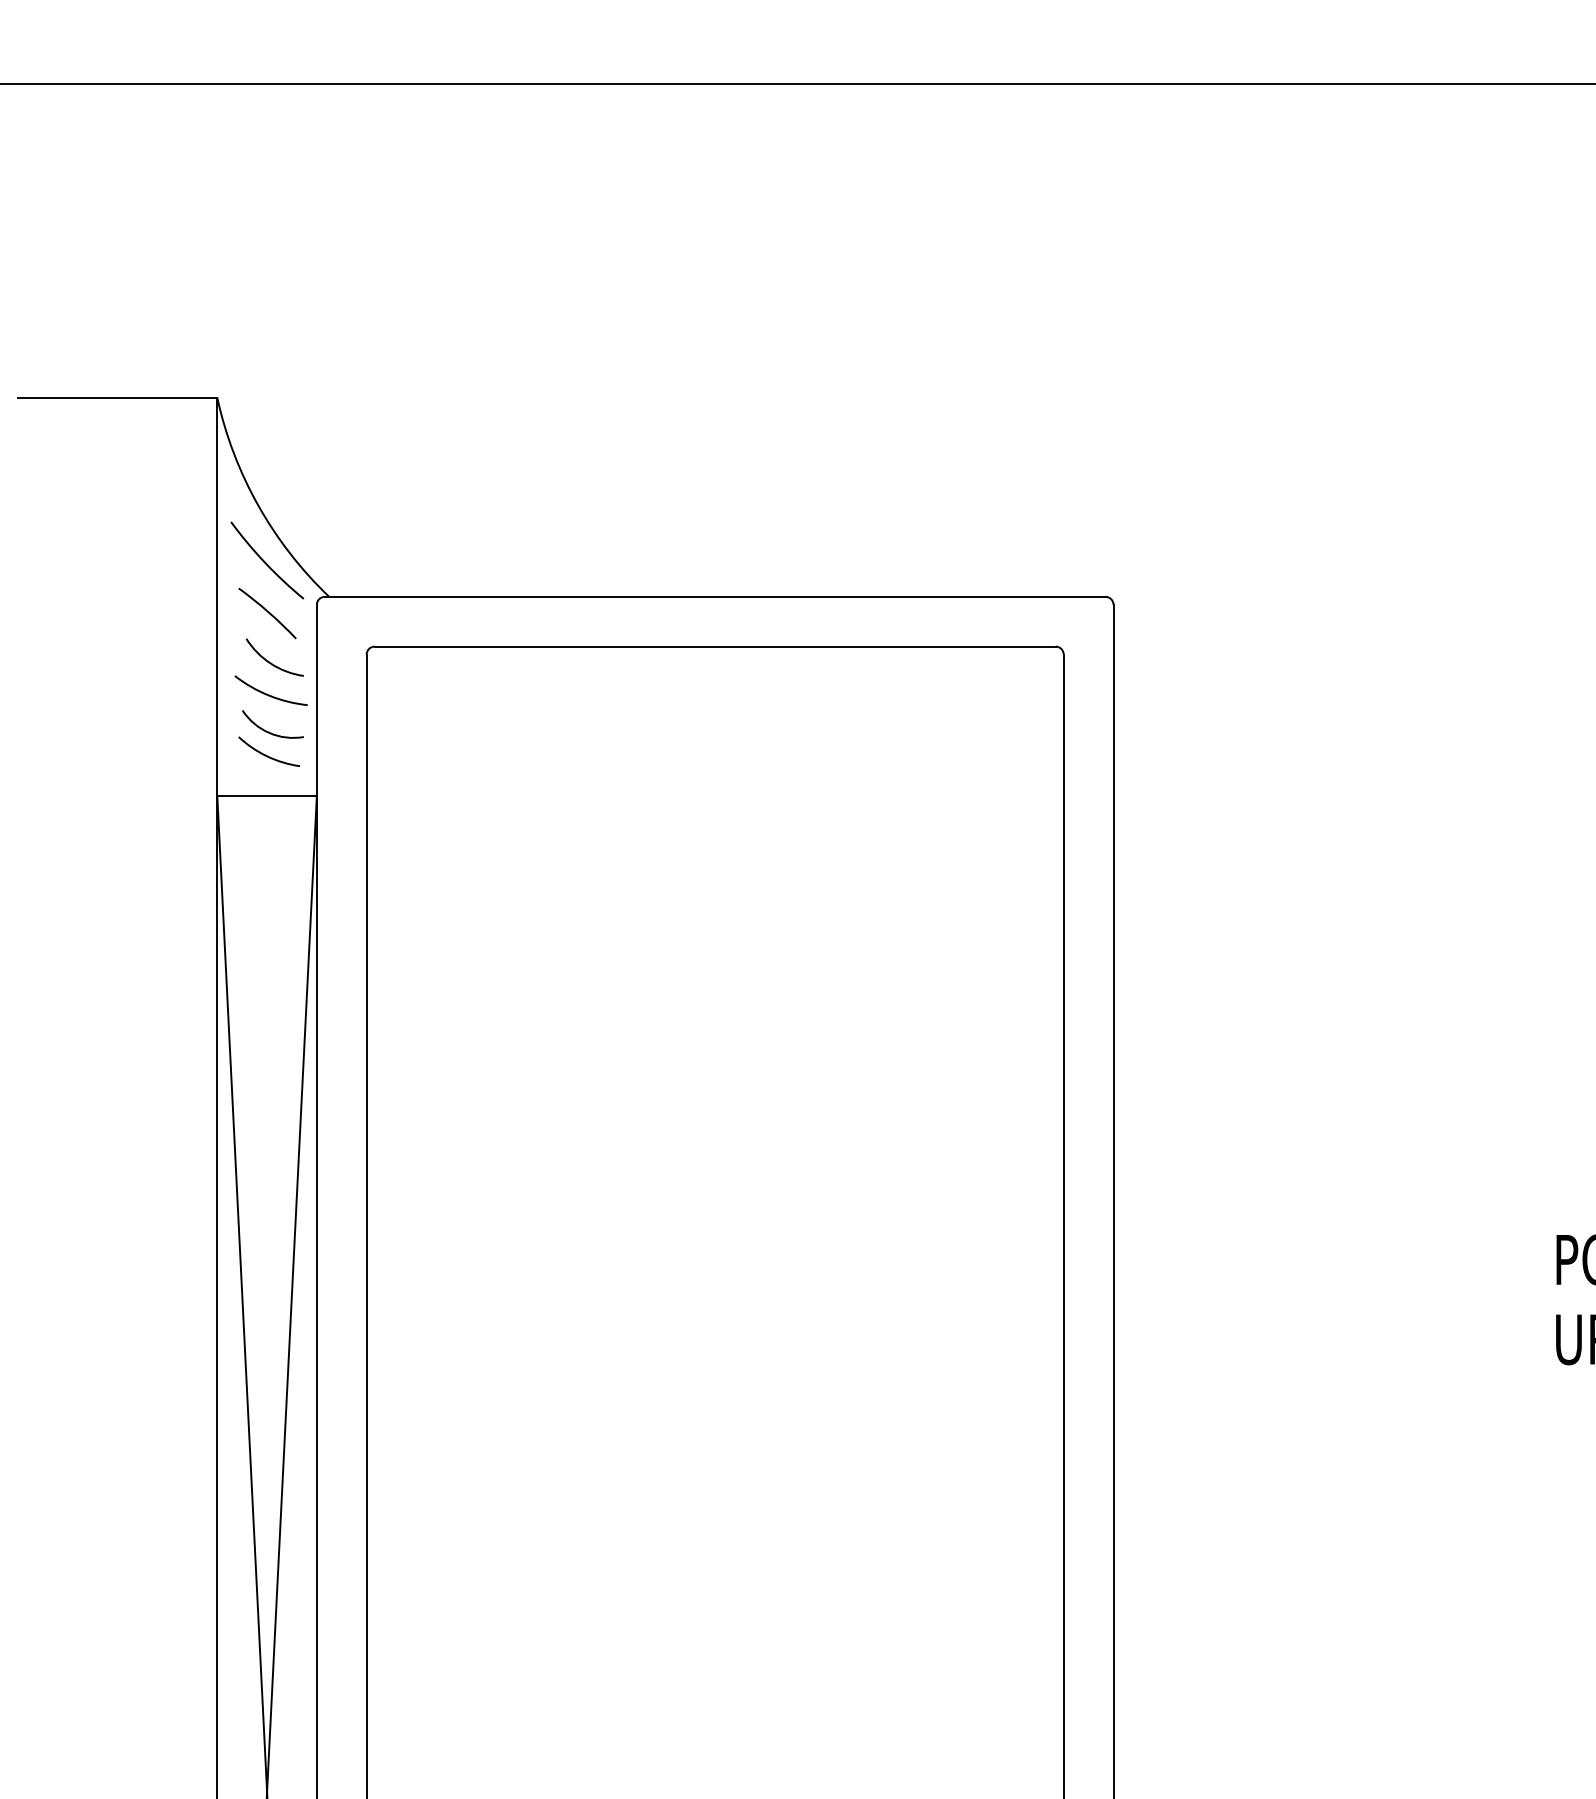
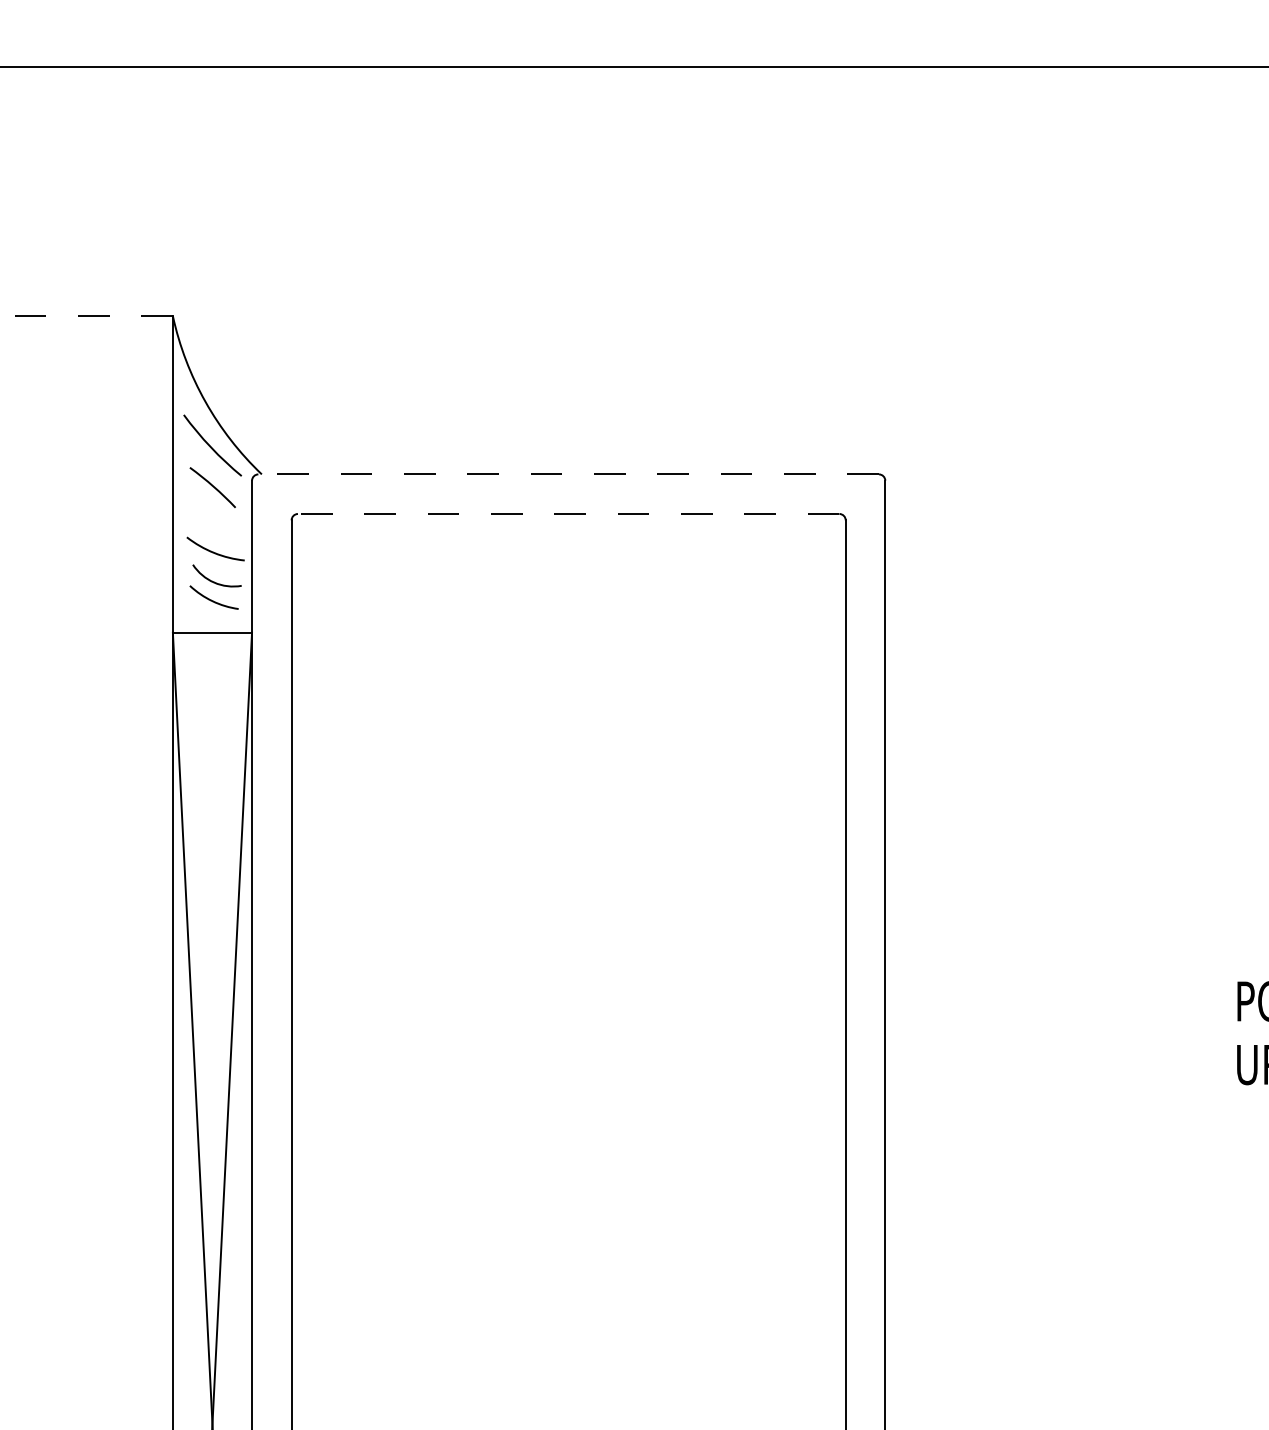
line: (117, 397) -> (93, 315), solid -> dashed
line: (714, 596) -> (568, 474), solid -> dashed
line: (715, 646) -> (568, 513), solid -> dashed
arc: (271, 662) -> (215, 526), removed

